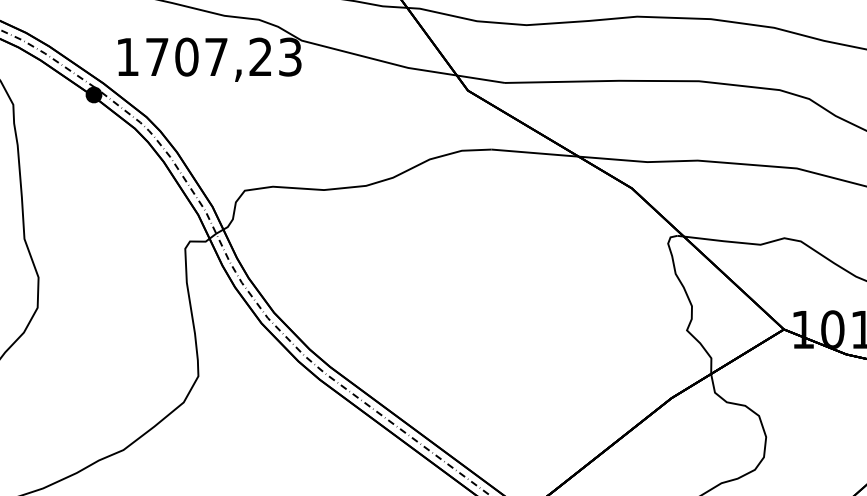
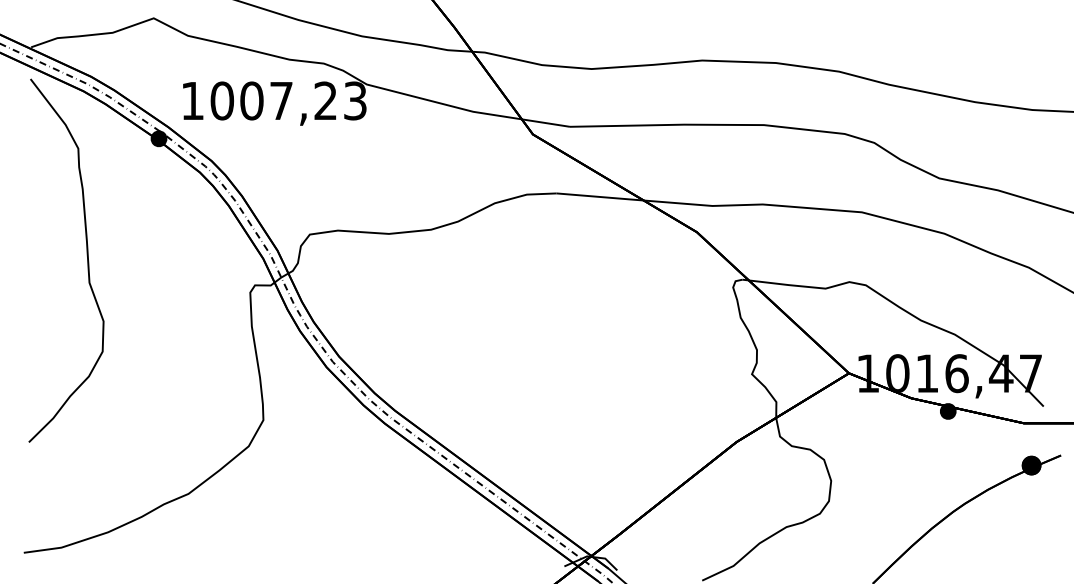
text: (157, 56) -> (222, 100), 1707,23 -> 1007,23

